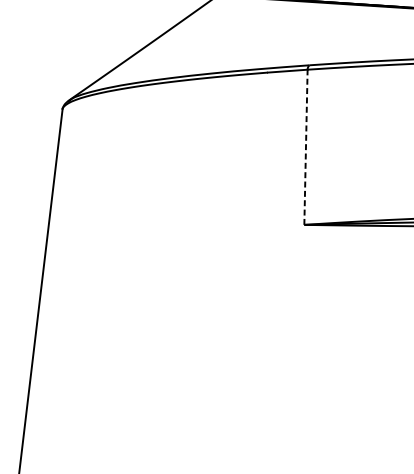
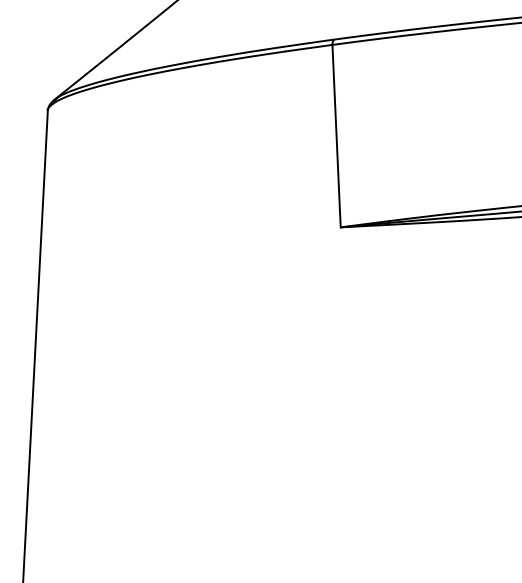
line: (305, 146) -> (336, 135), dashed -> solid

